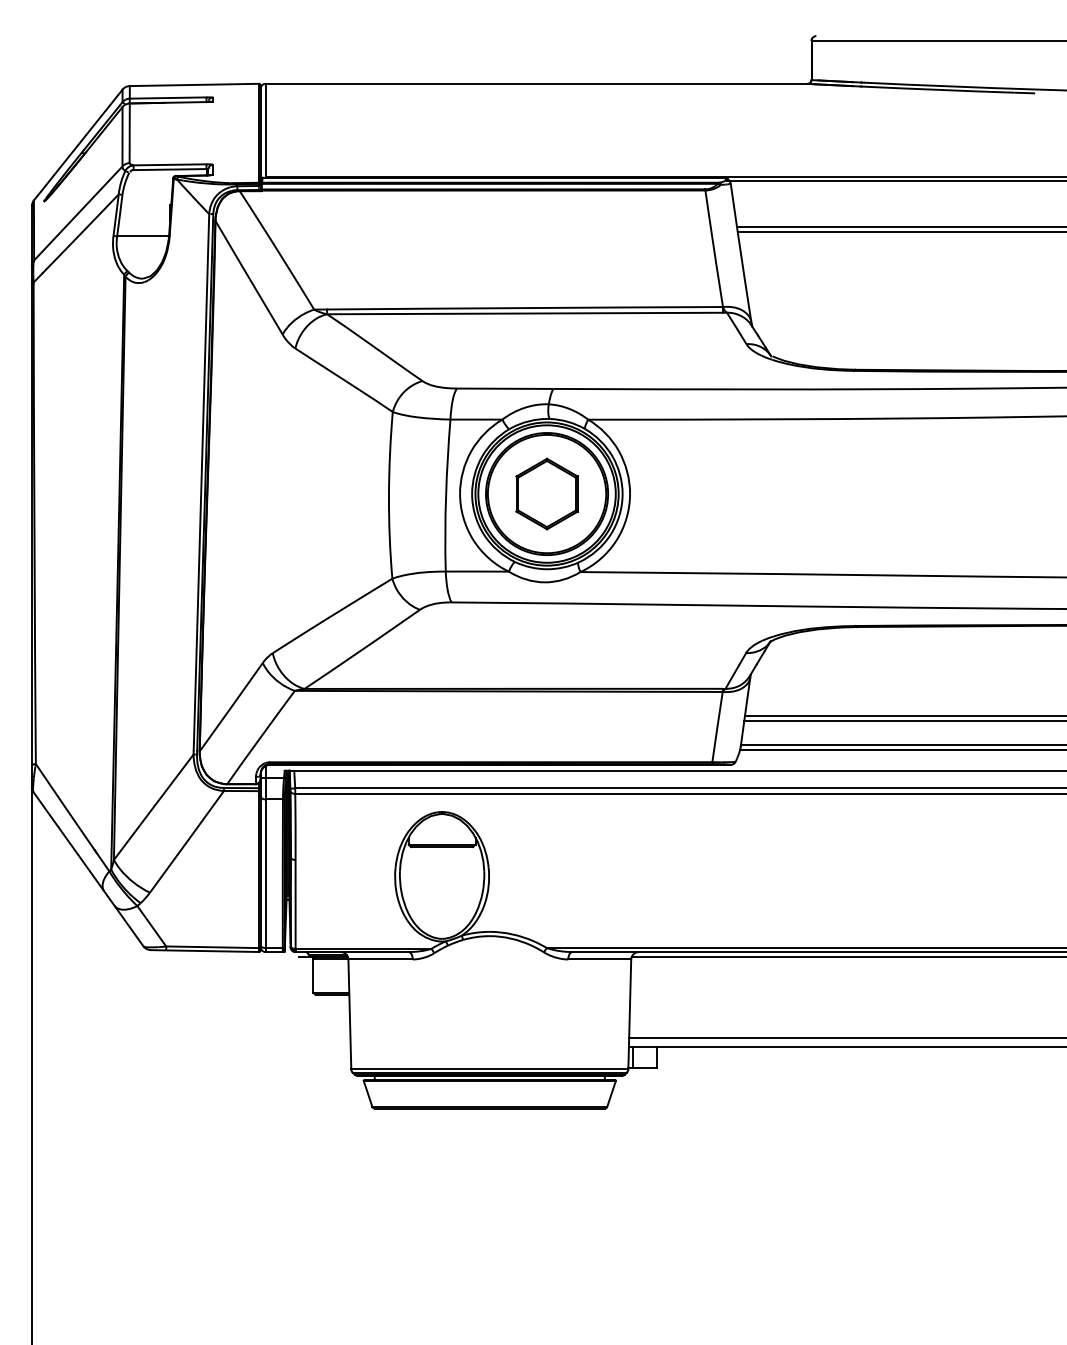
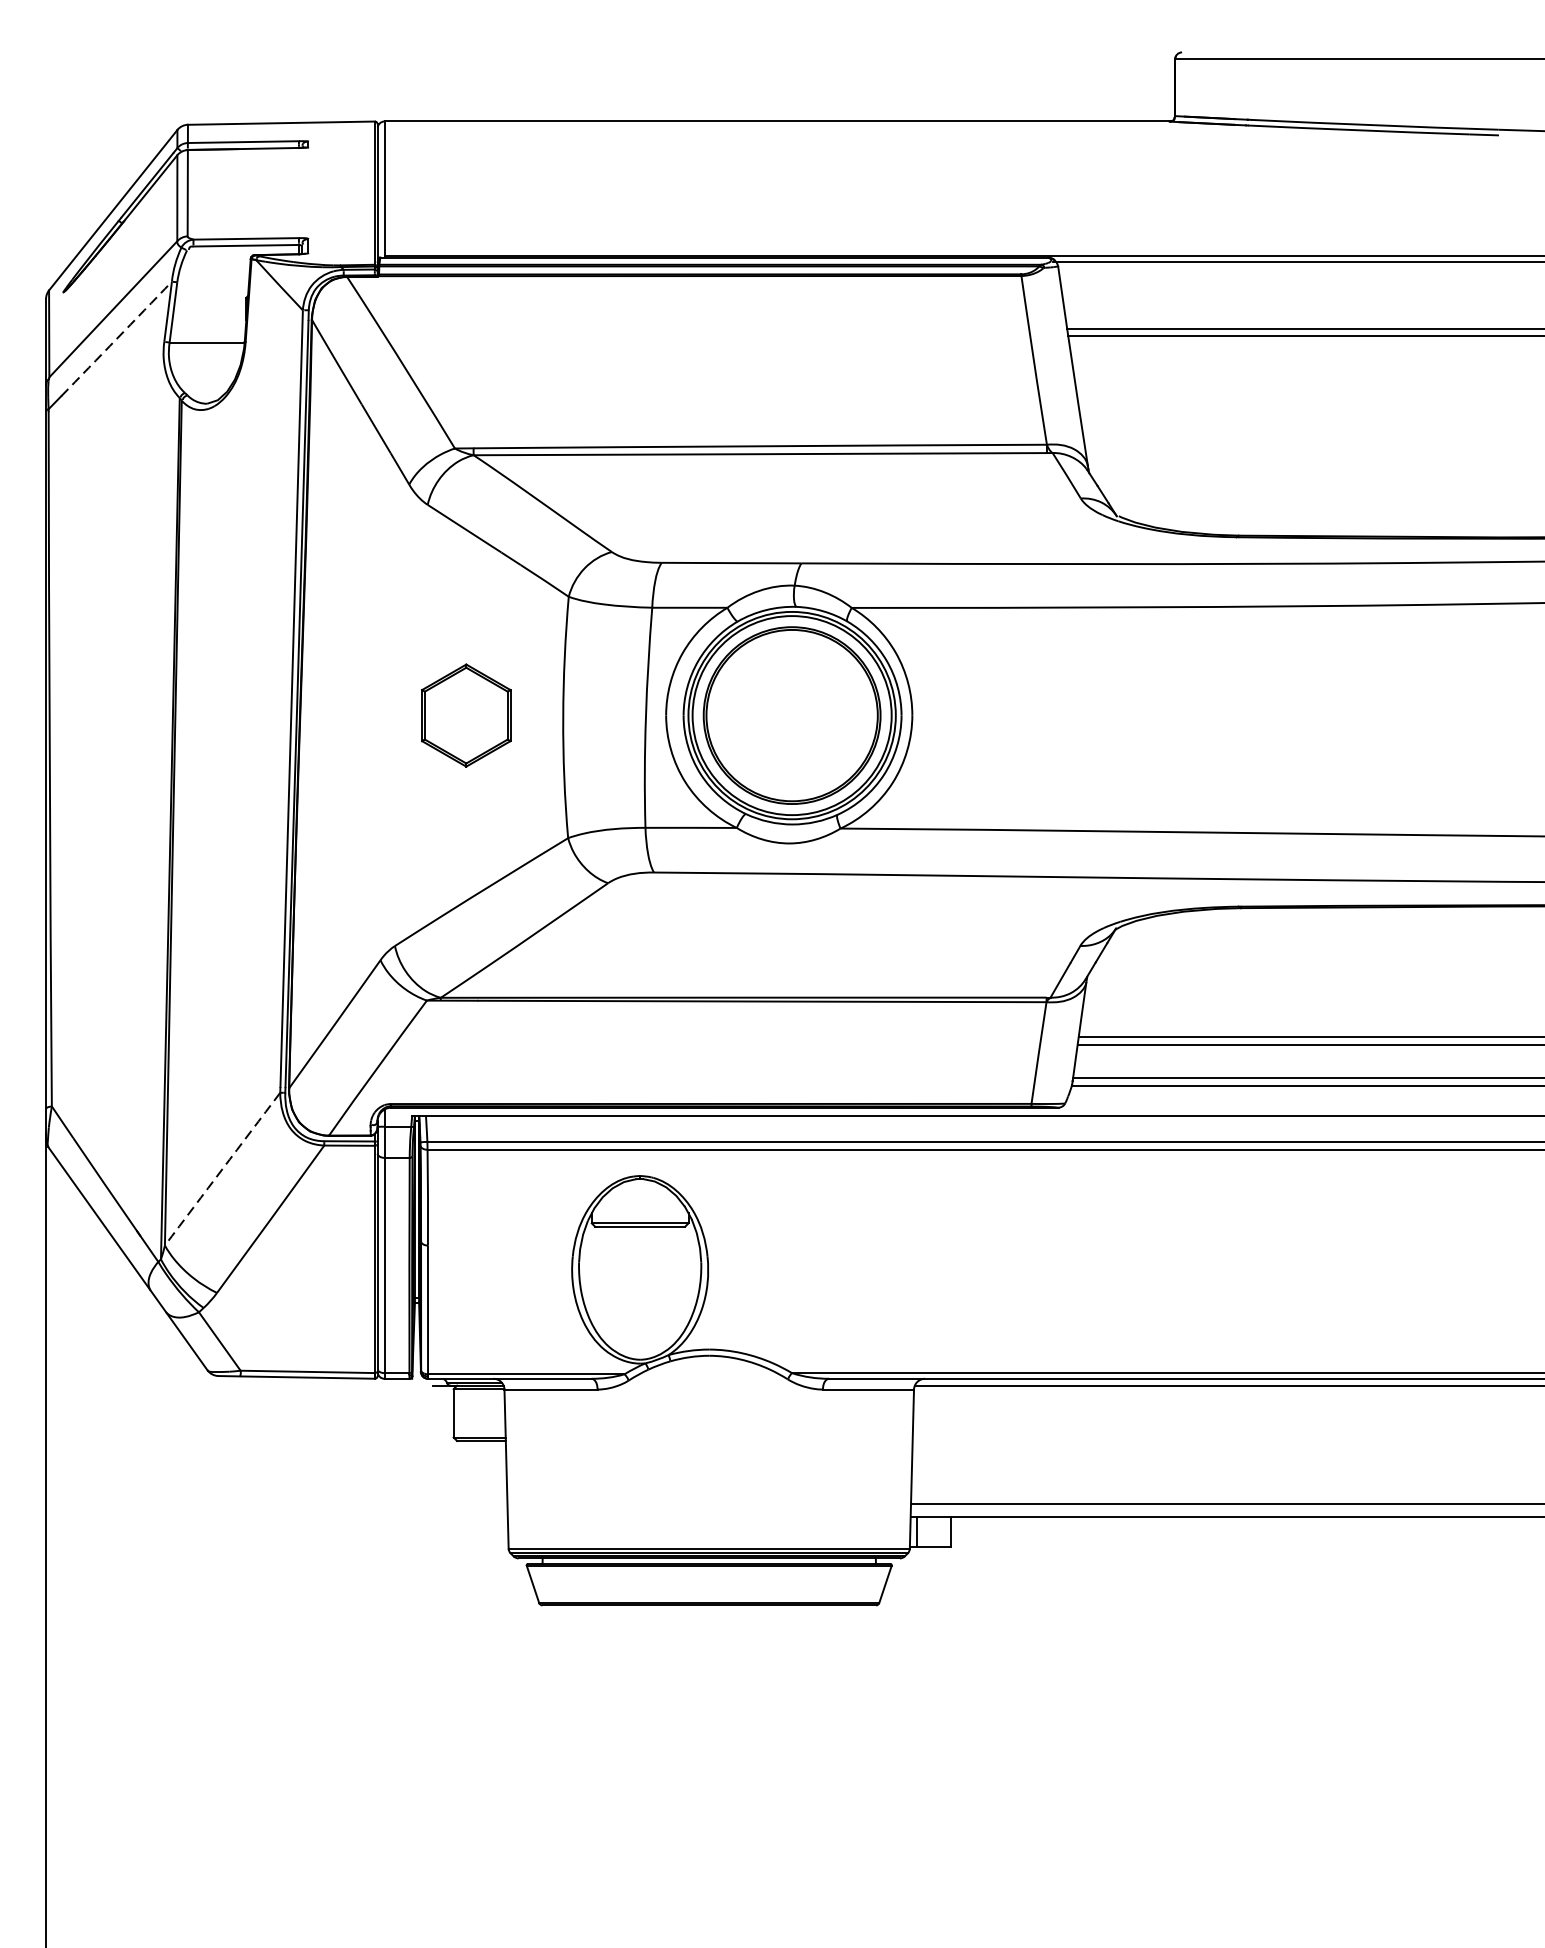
arc: (80, 234) -> (116, 339), solid -> dashed
part: (546, 493) -> (465, 714), moved
arc: (153, 807) -> (222, 1169), solid -> dashed

